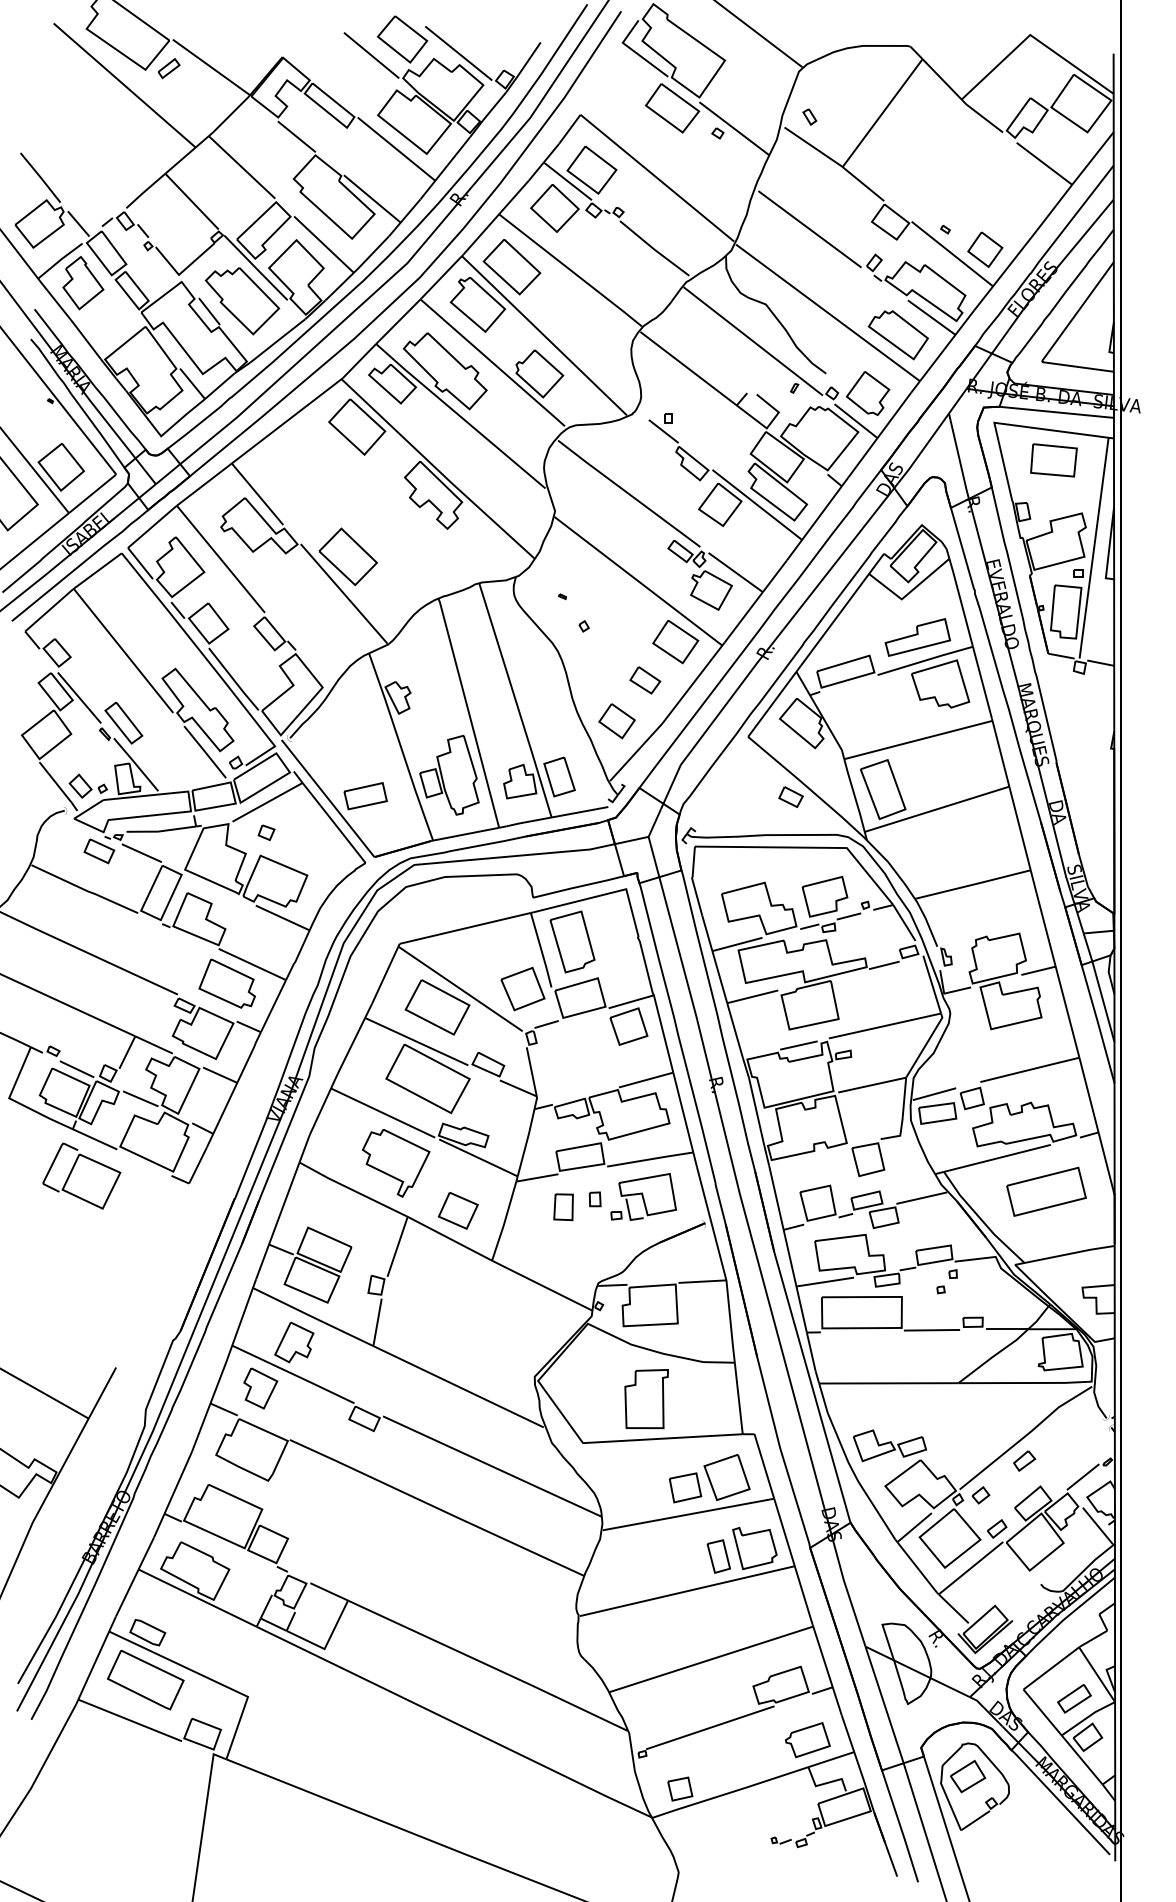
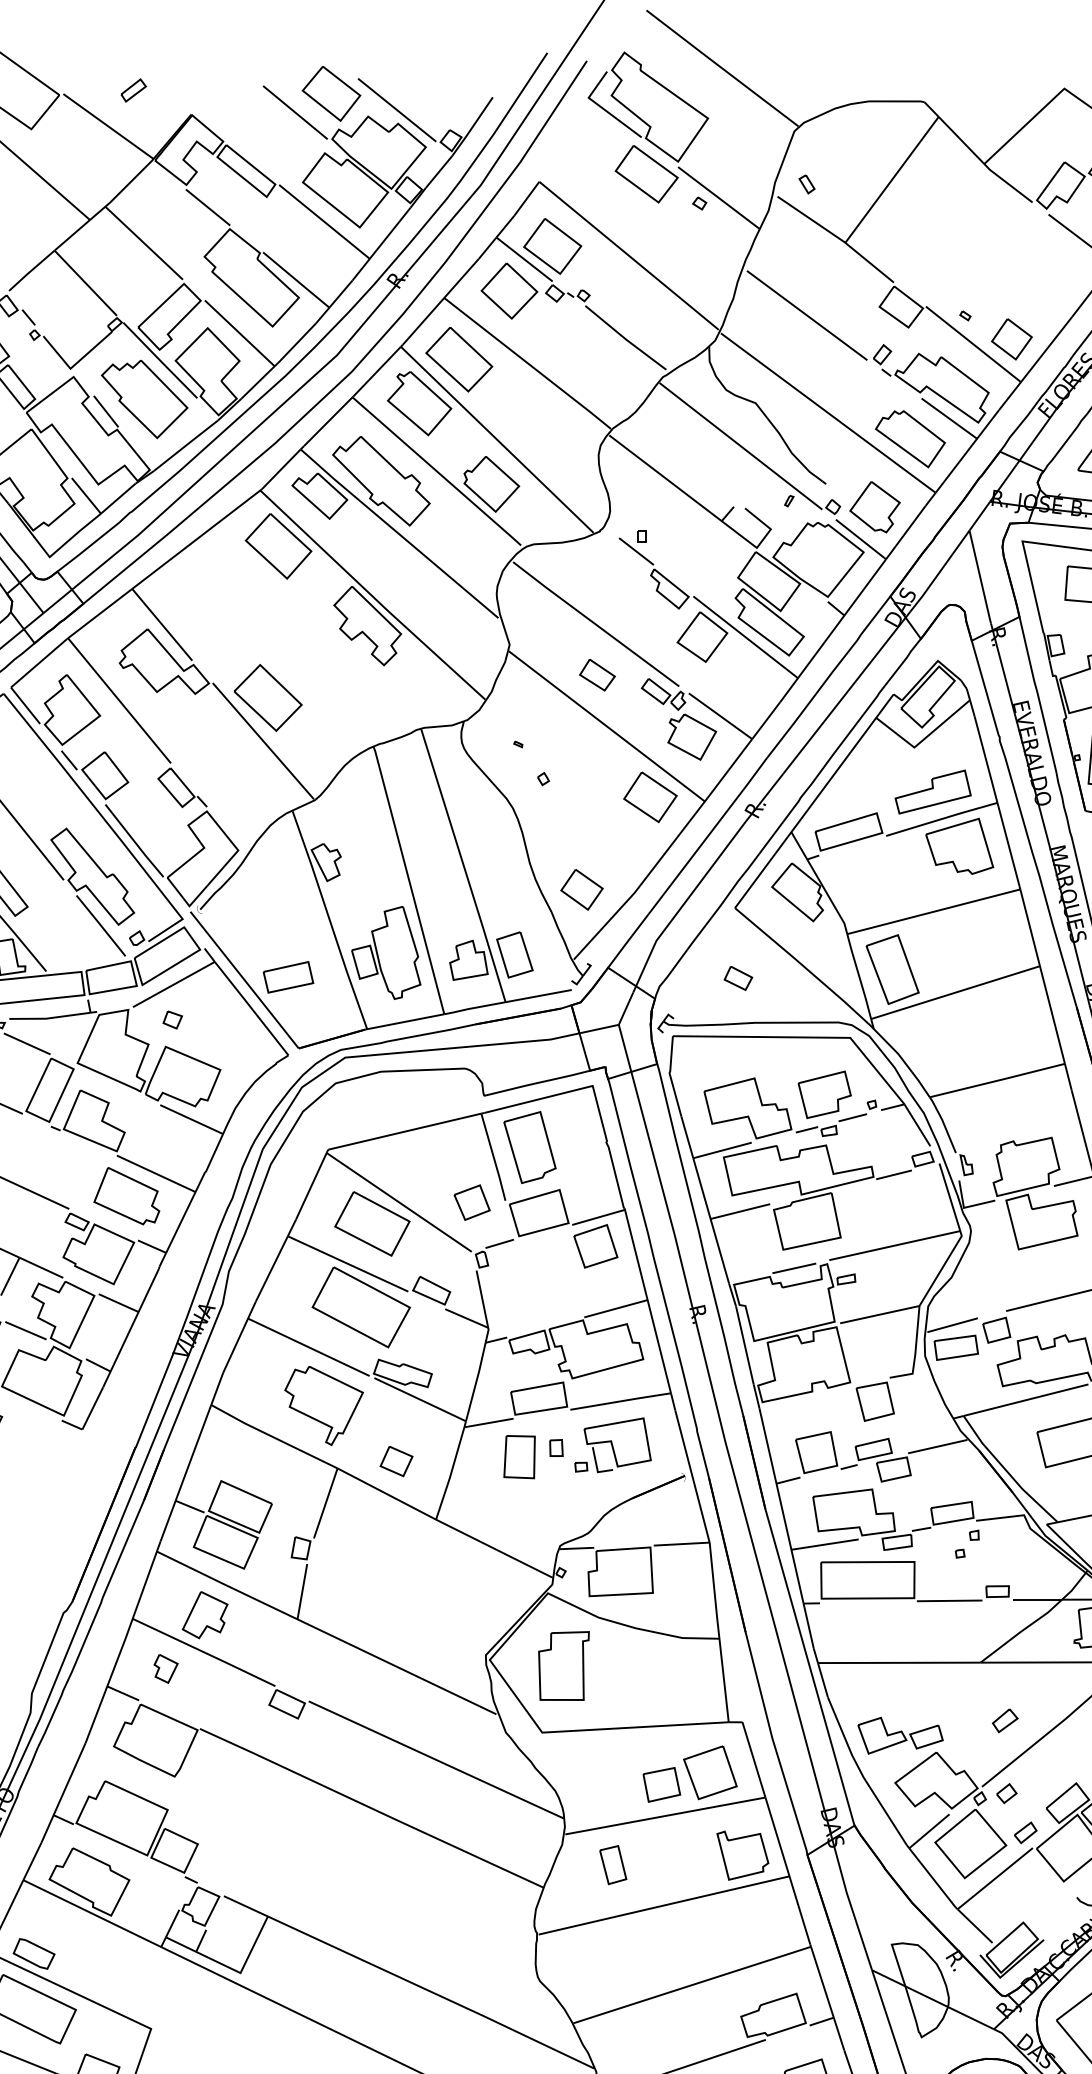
part: (168, 68) -> (133, 90), moved
part: (645, 680) -> (597, 675), moved
part: (790, 797) -> (737, 978), moved
part: (522, 989) -> (471, 1203), size x0.7
part: (563, 1207) -> (519, 1457), size x1.4
part: (457, 1210) -> (395, 1461), size x0.7
part: (260, 1388) -> (165, 1668), size x0.6
part: (646, 1399) -> (563, 1666), moved
part: (1024, 1460) -> (1005, 1720), moved
part: (718, 1556) -> (612, 1865), moved

